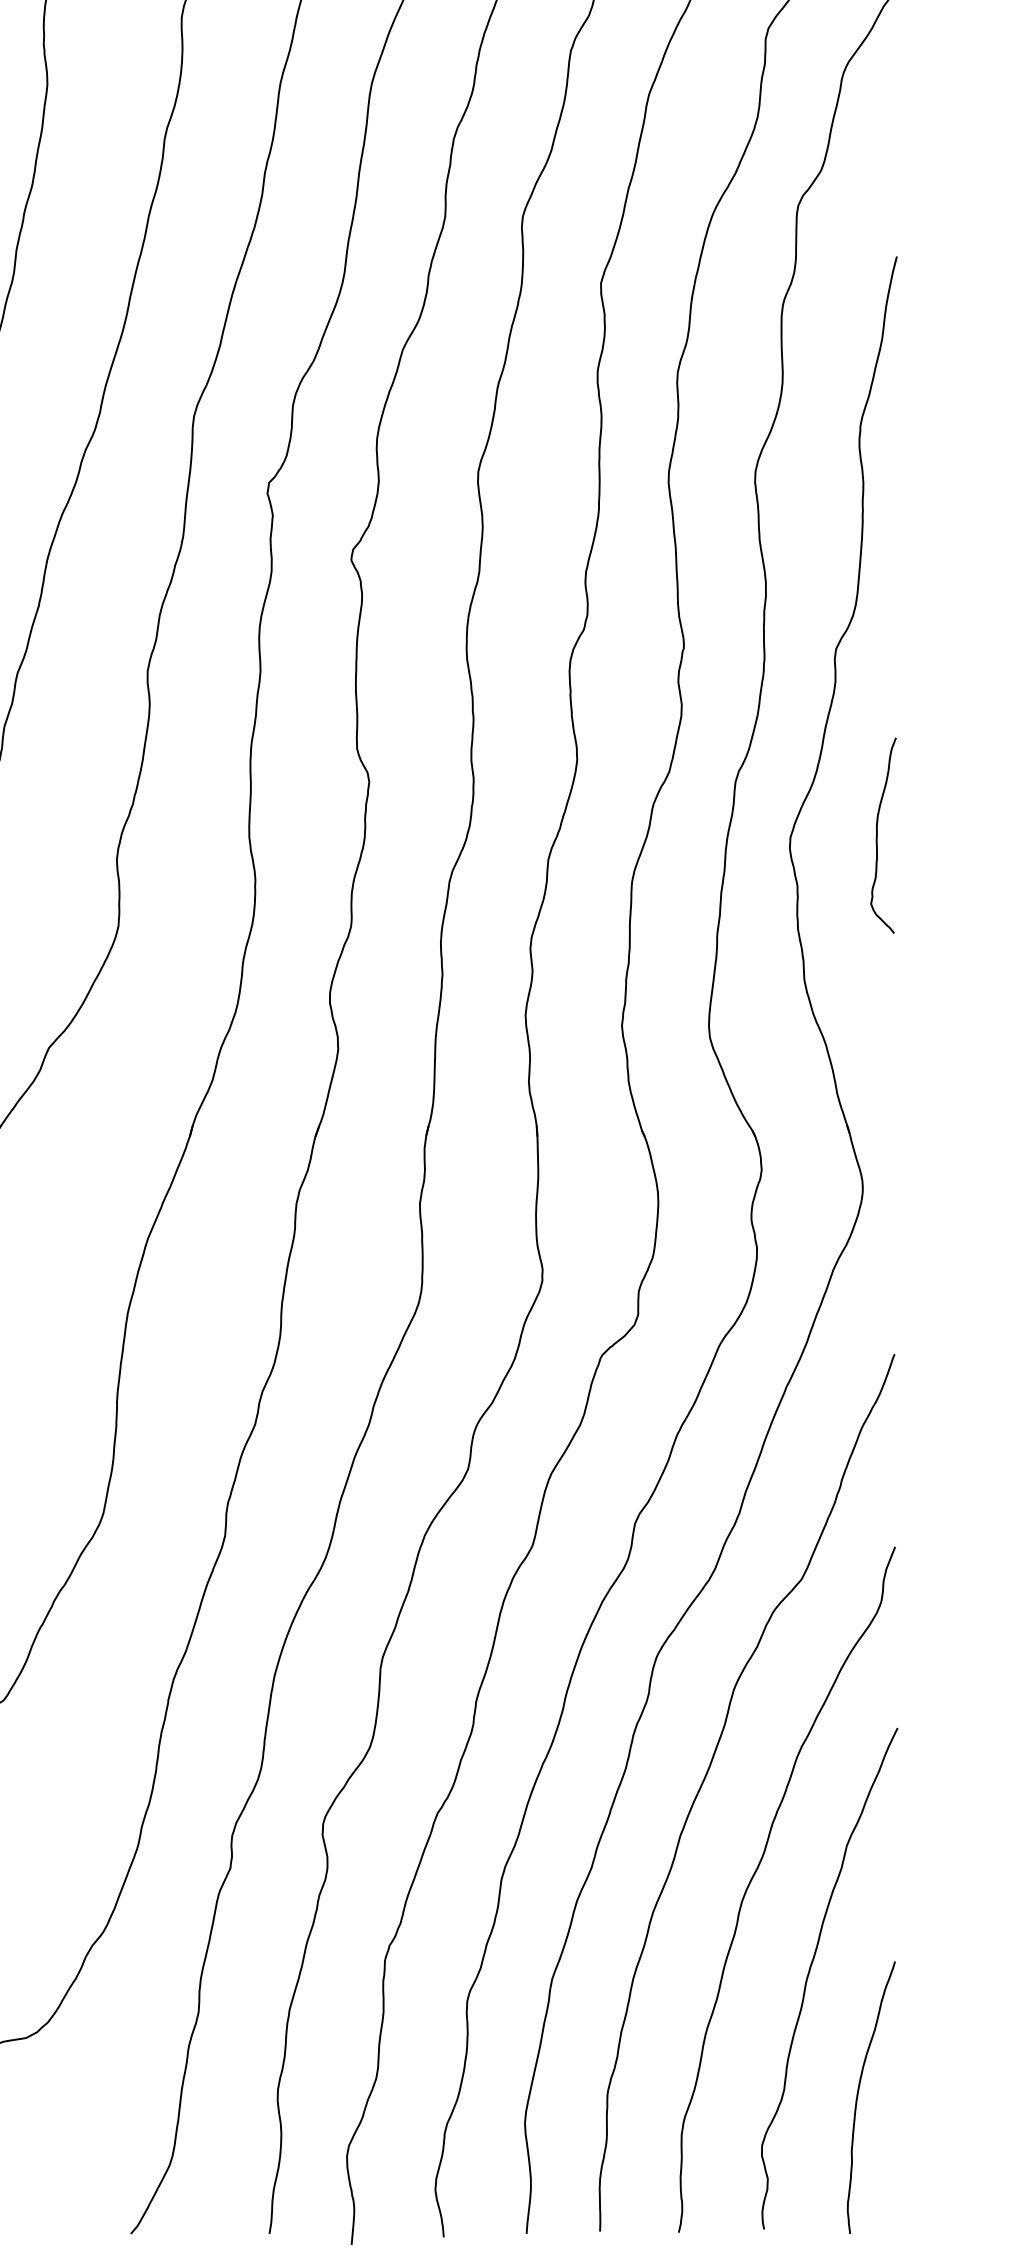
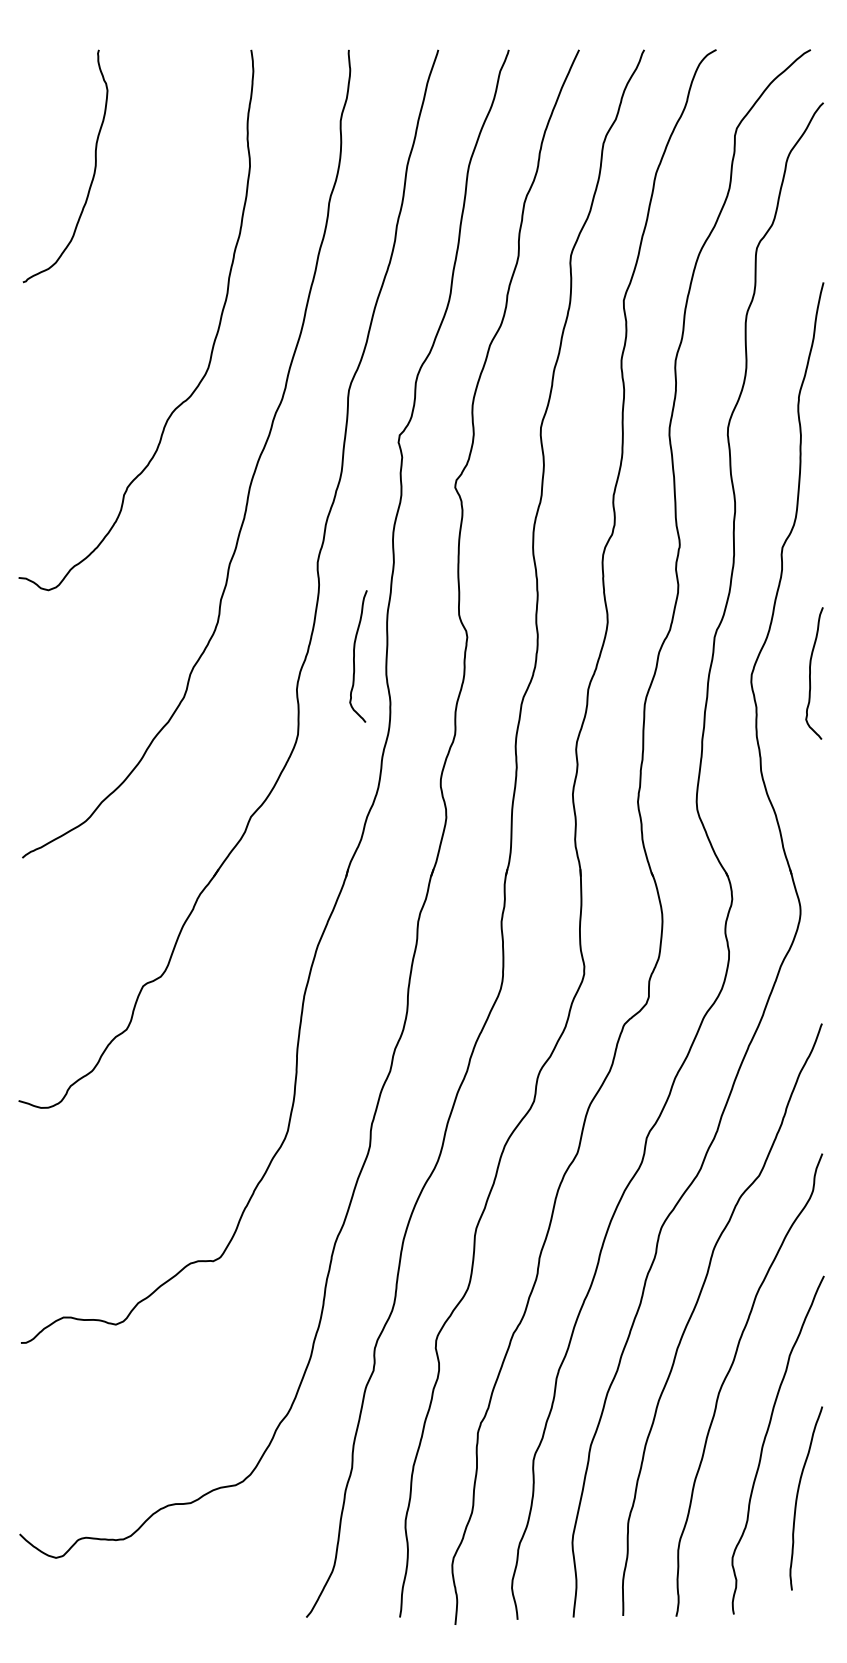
curve: (202, 810) -> (354, 656), added
curve: (859, 2093) -> (798, 1495), moved

